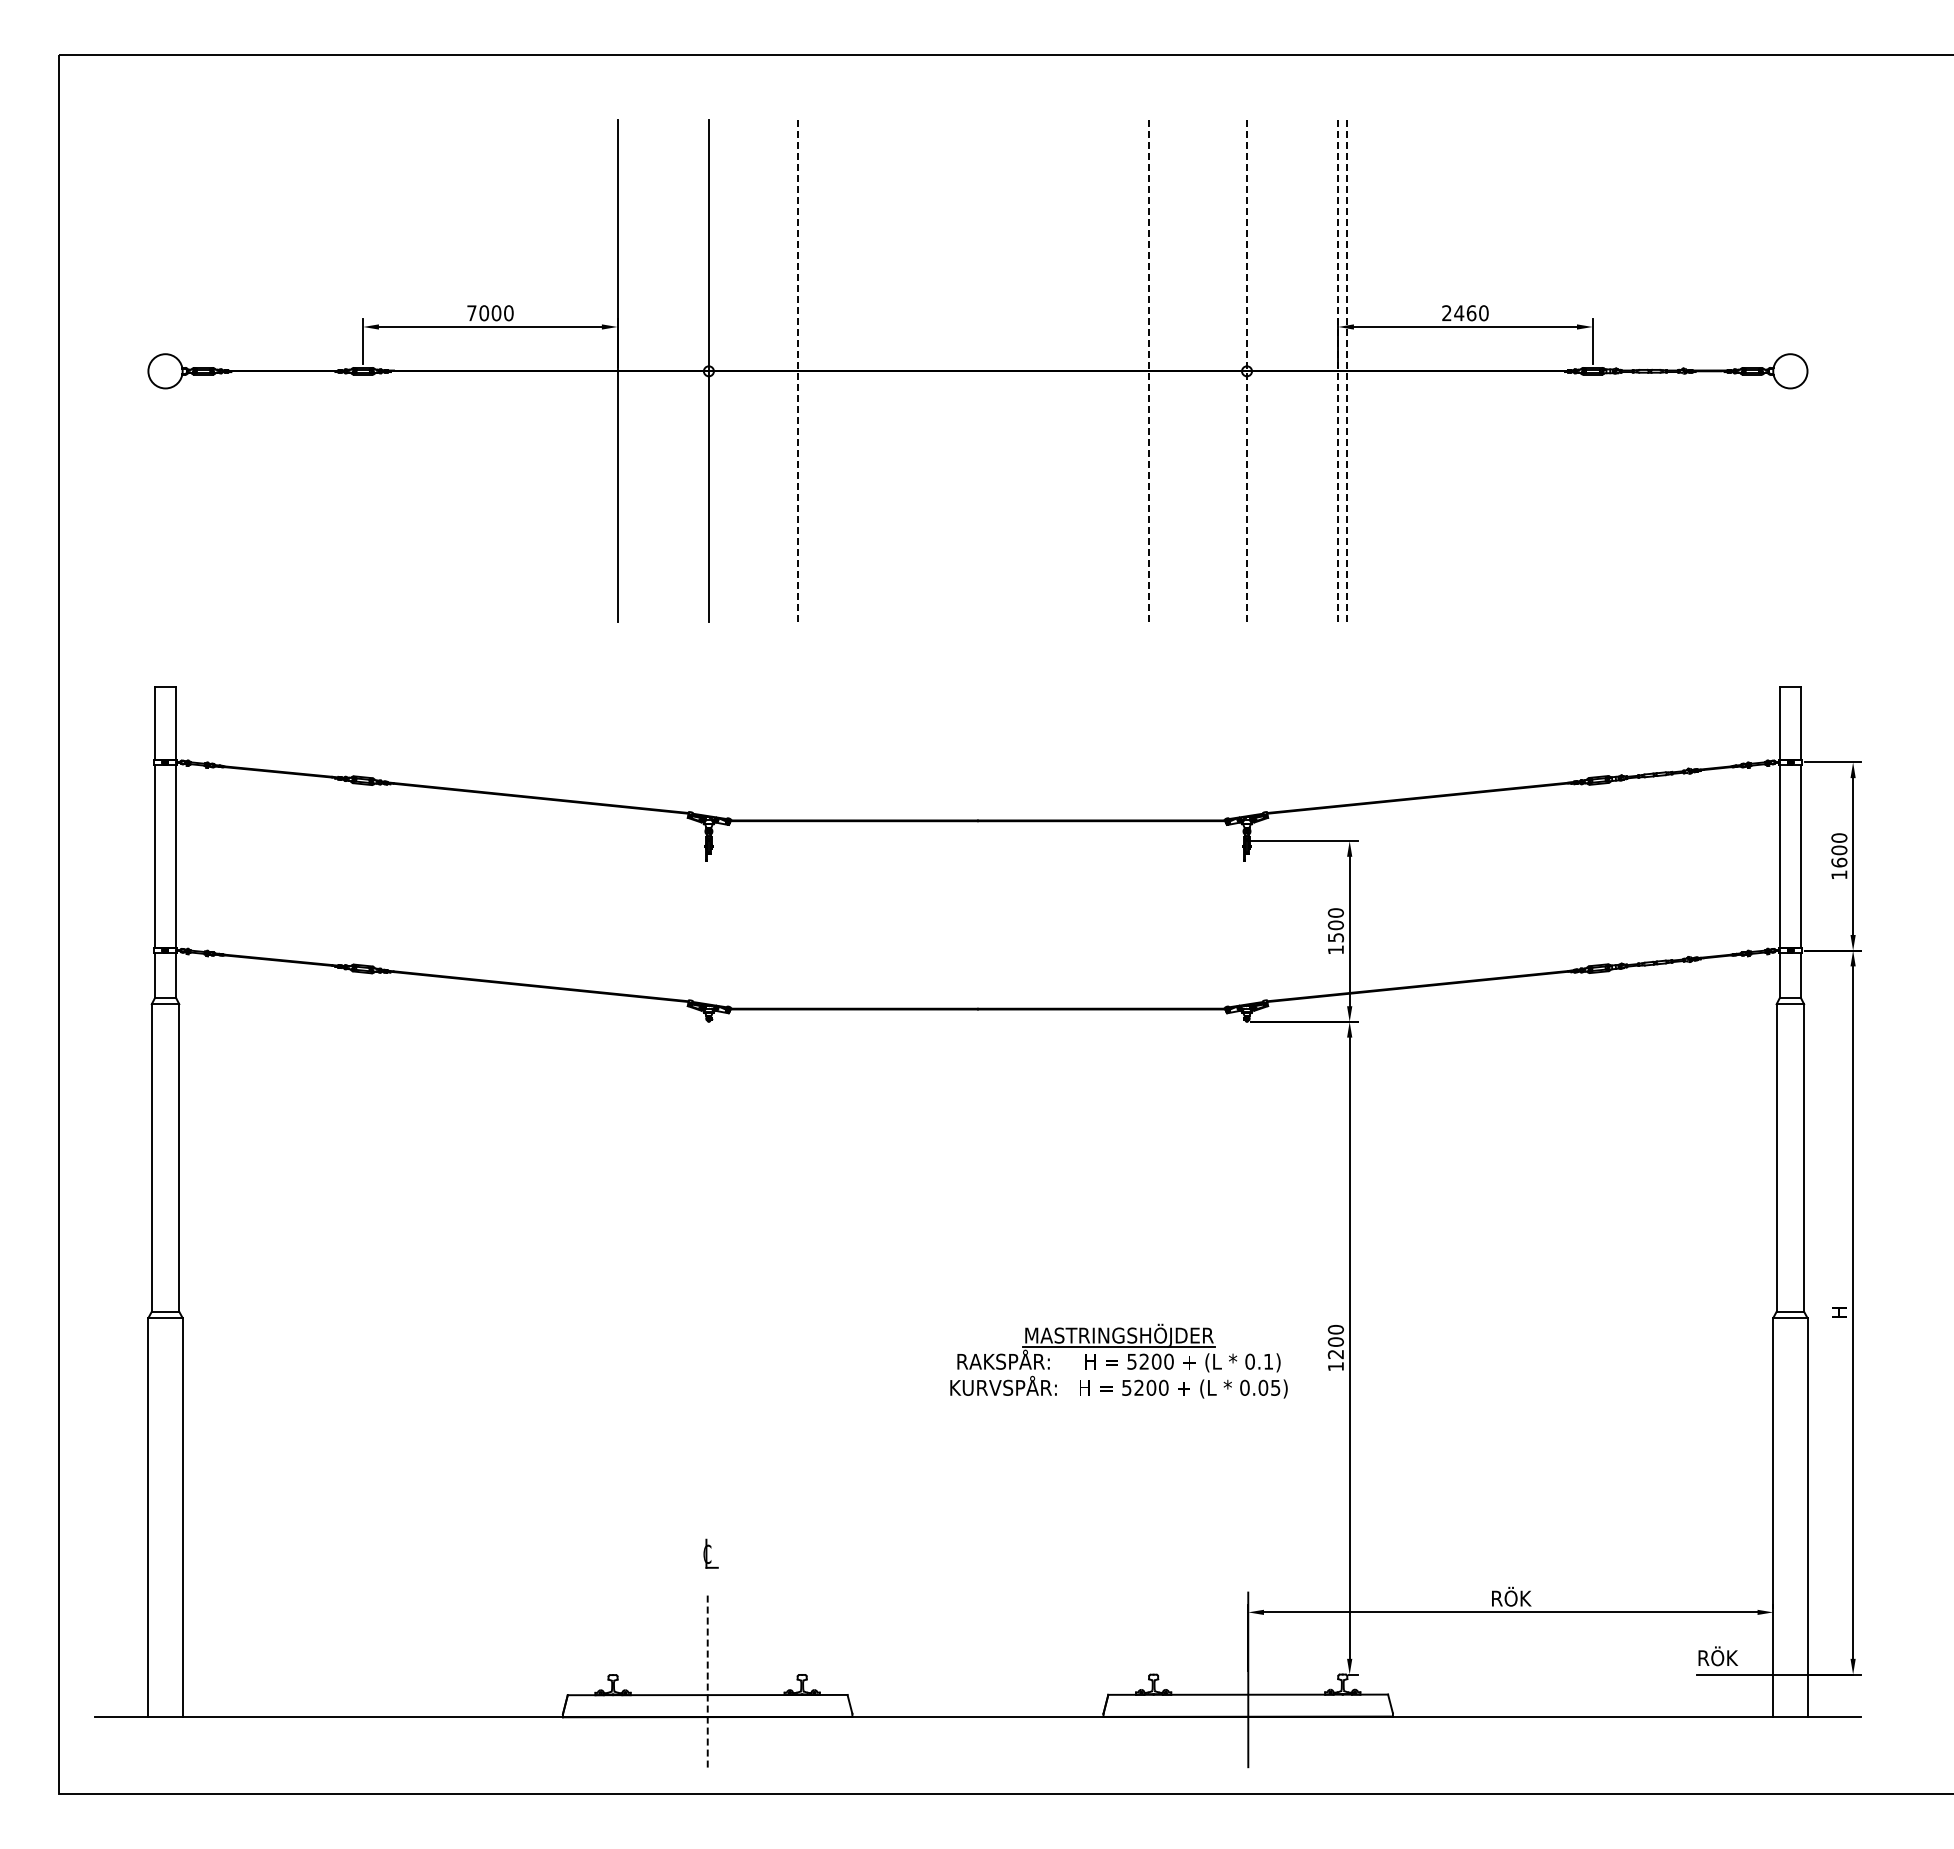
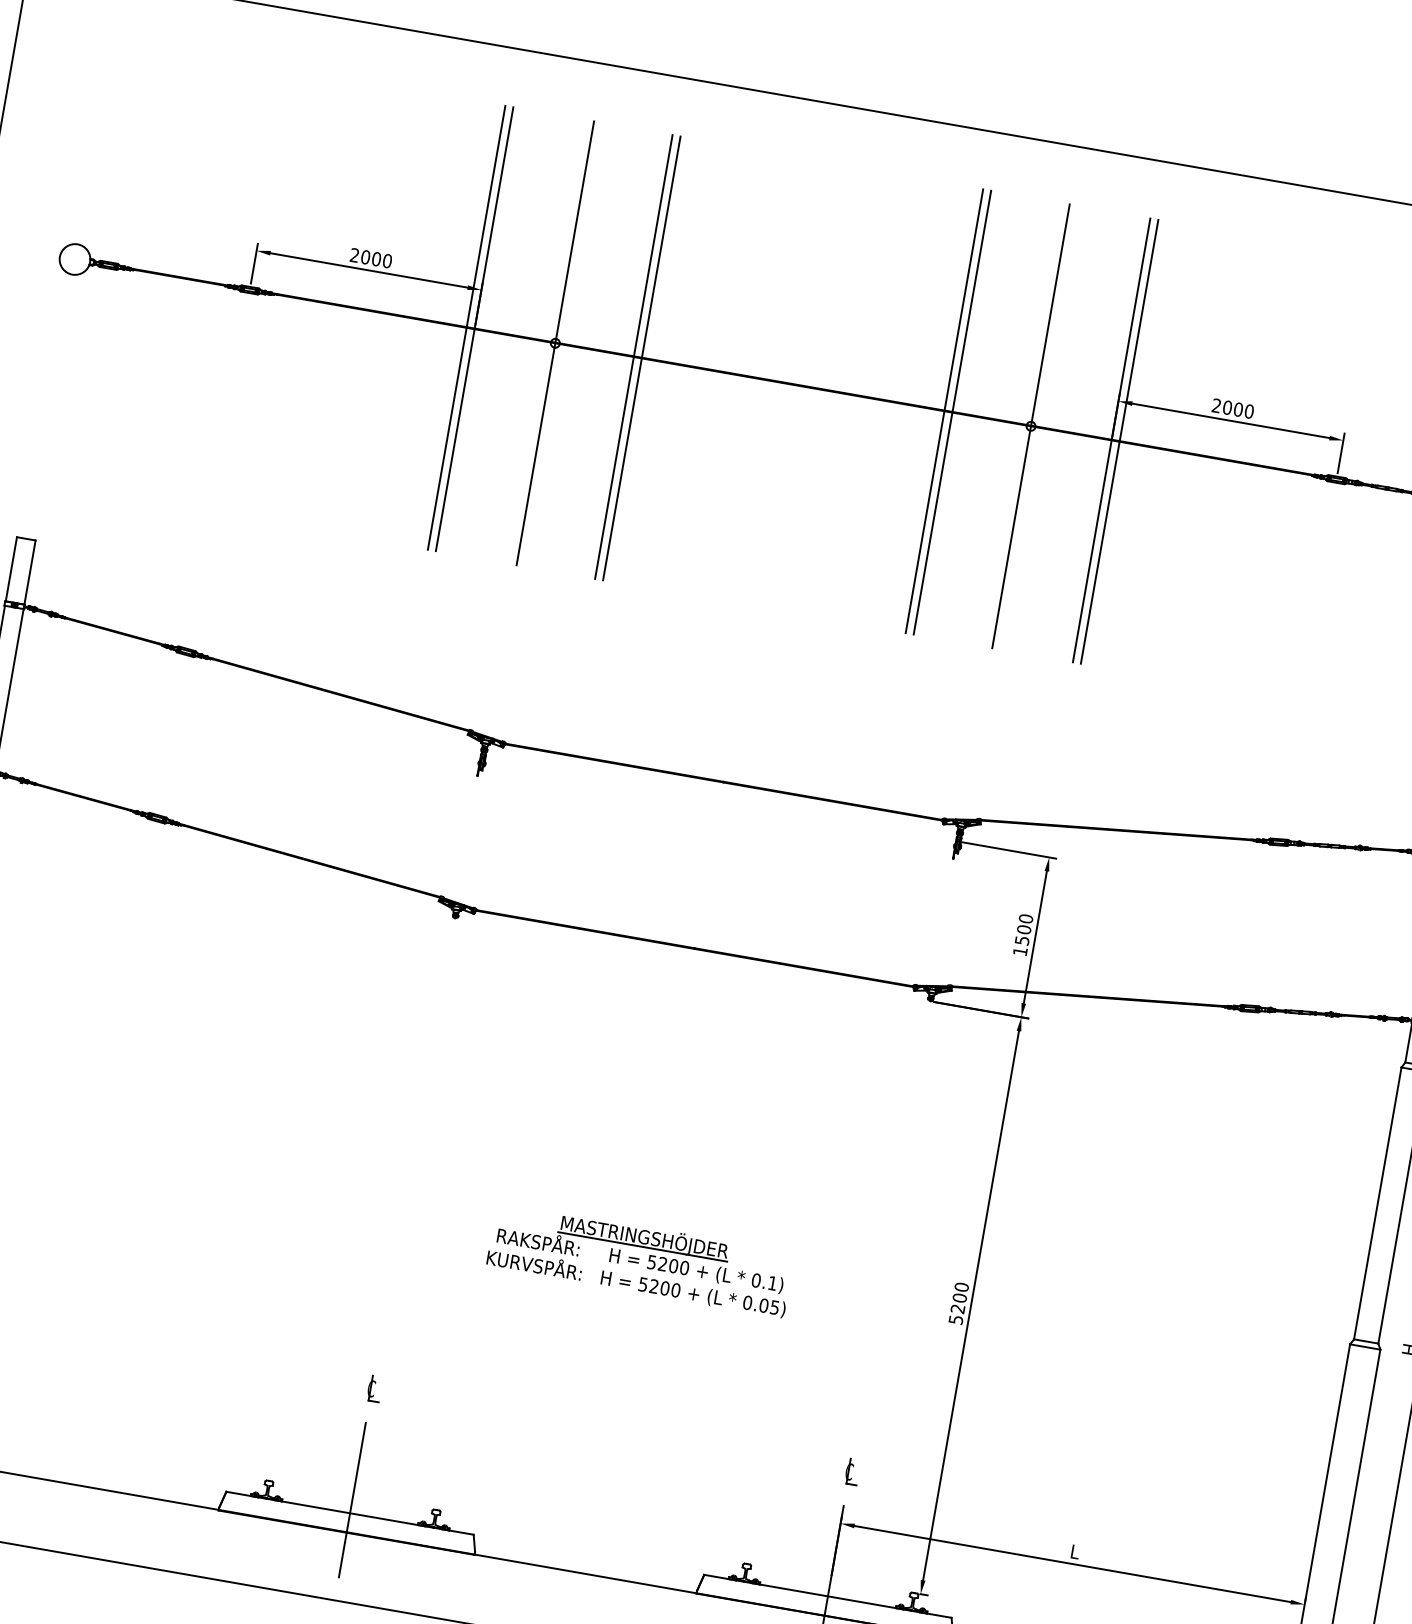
text: (471, 313) -> (354, 255), 7000 -> 2000
text: (1465, 313) -> (1233, 408), 2460 -> 2000
line: (797, 370) -> (633, 356), dashed -> solid
line: (1149, 370) -> (944, 410), dashed -> solid
line: (1247, 370) -> (1031, 425), dashed -> solid
line: (1338, 370) -> (1111, 439), dashed -> solid
line: (1347, 370) -> (1119, 441), dashed -> solid
line: (608, 371) -> (466, 327), added
line: (806, 371) -> (641, 358), added
line: (1158, 371) -> (952, 412), added
part: (1118, 1360) -> (640, 1259), moved
text: (1336, 1366) -> (956, 1319), 1200 -> 5200
part: (1251, 1553) -> (852, 1472), added
text: (1511, 1596) -> (1075, 1550), RÖK -> L
line: (707, 1679) -> (352, 1499), dashed -> solid

